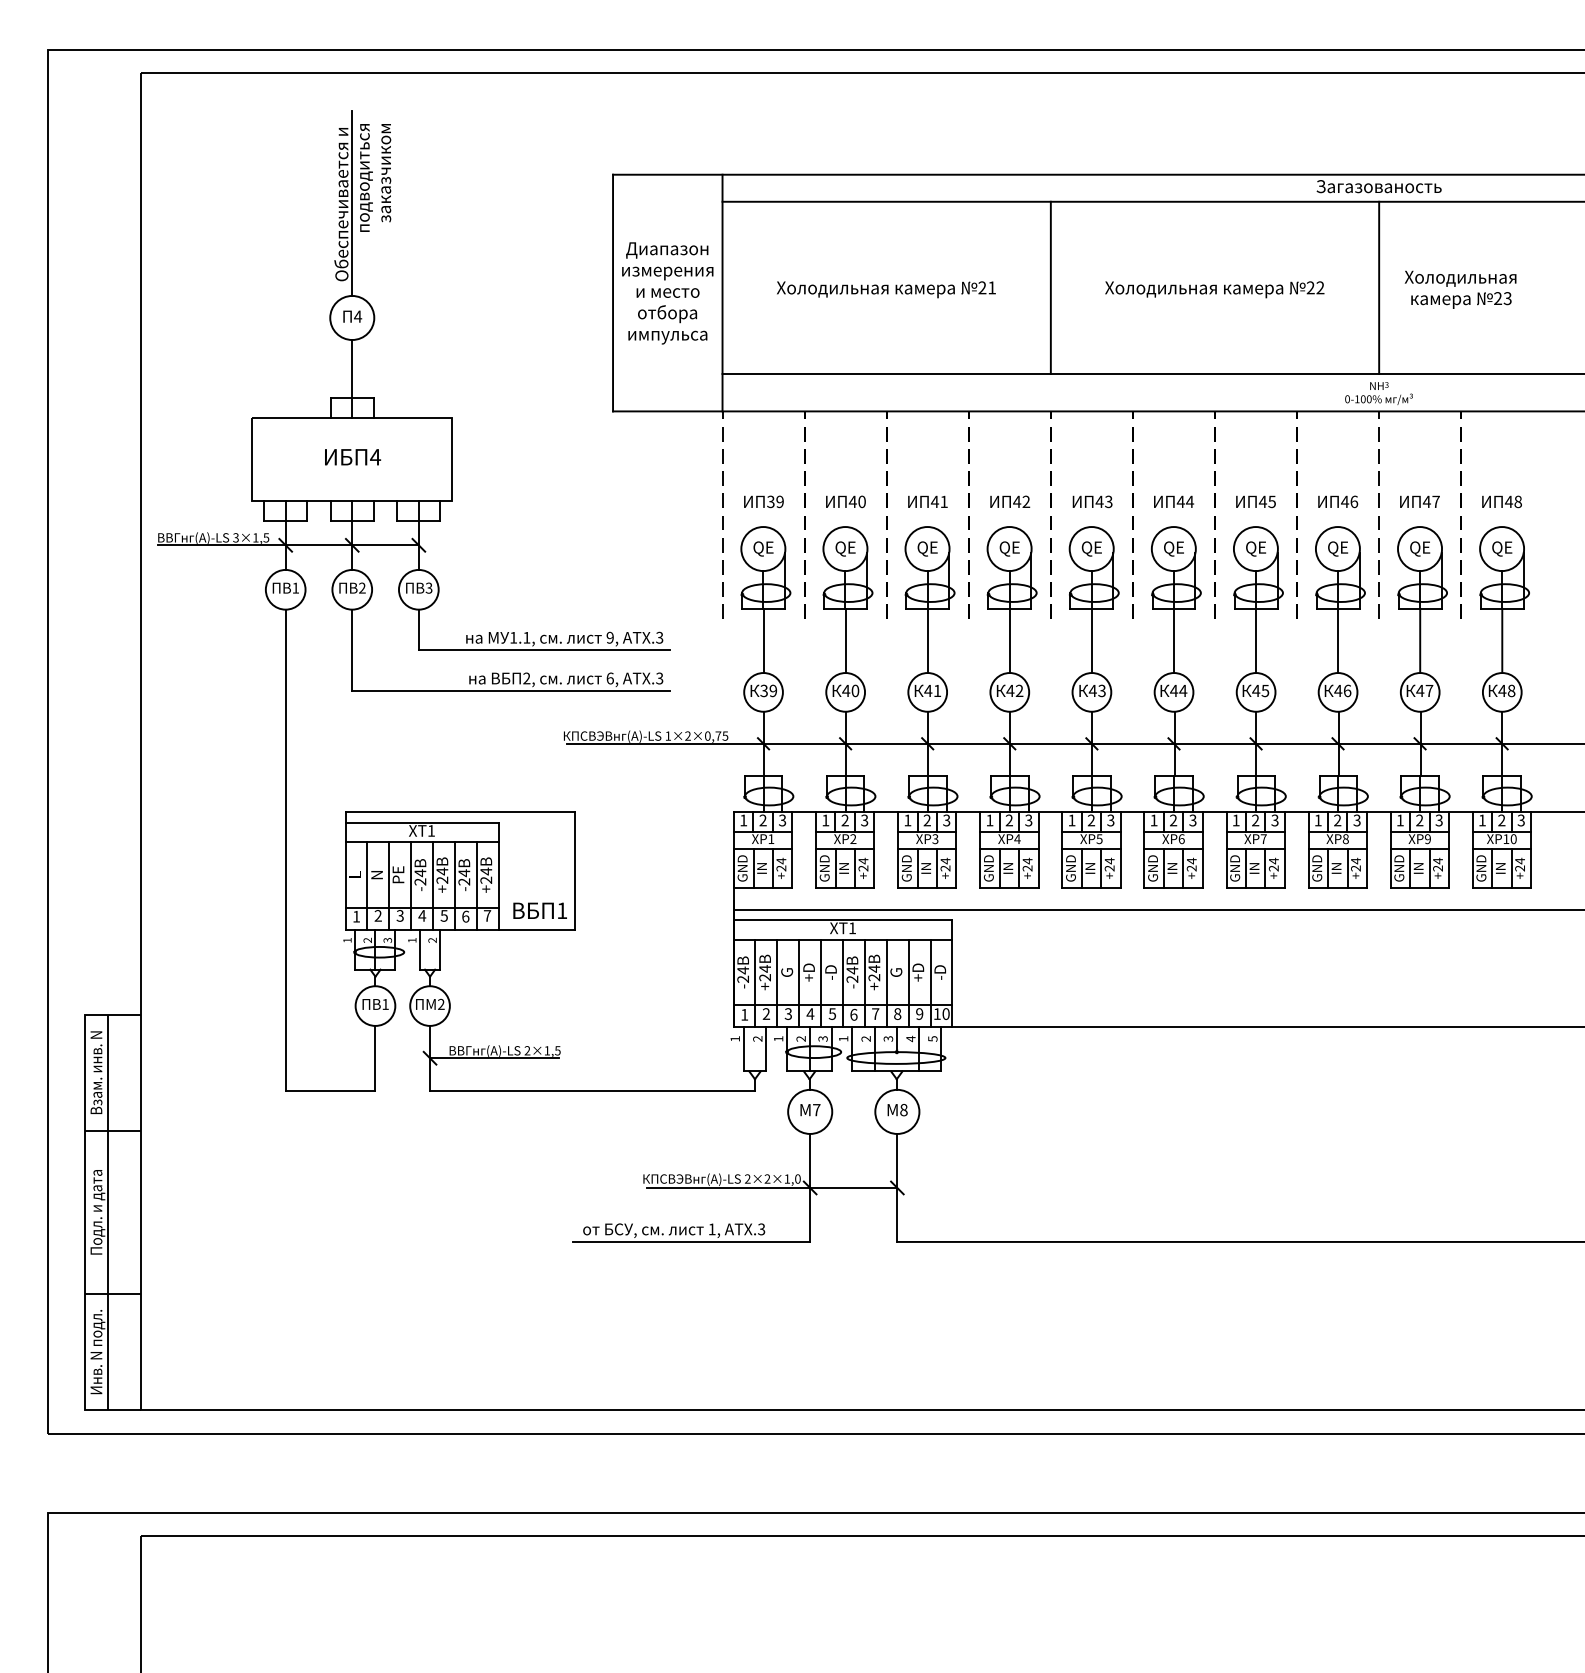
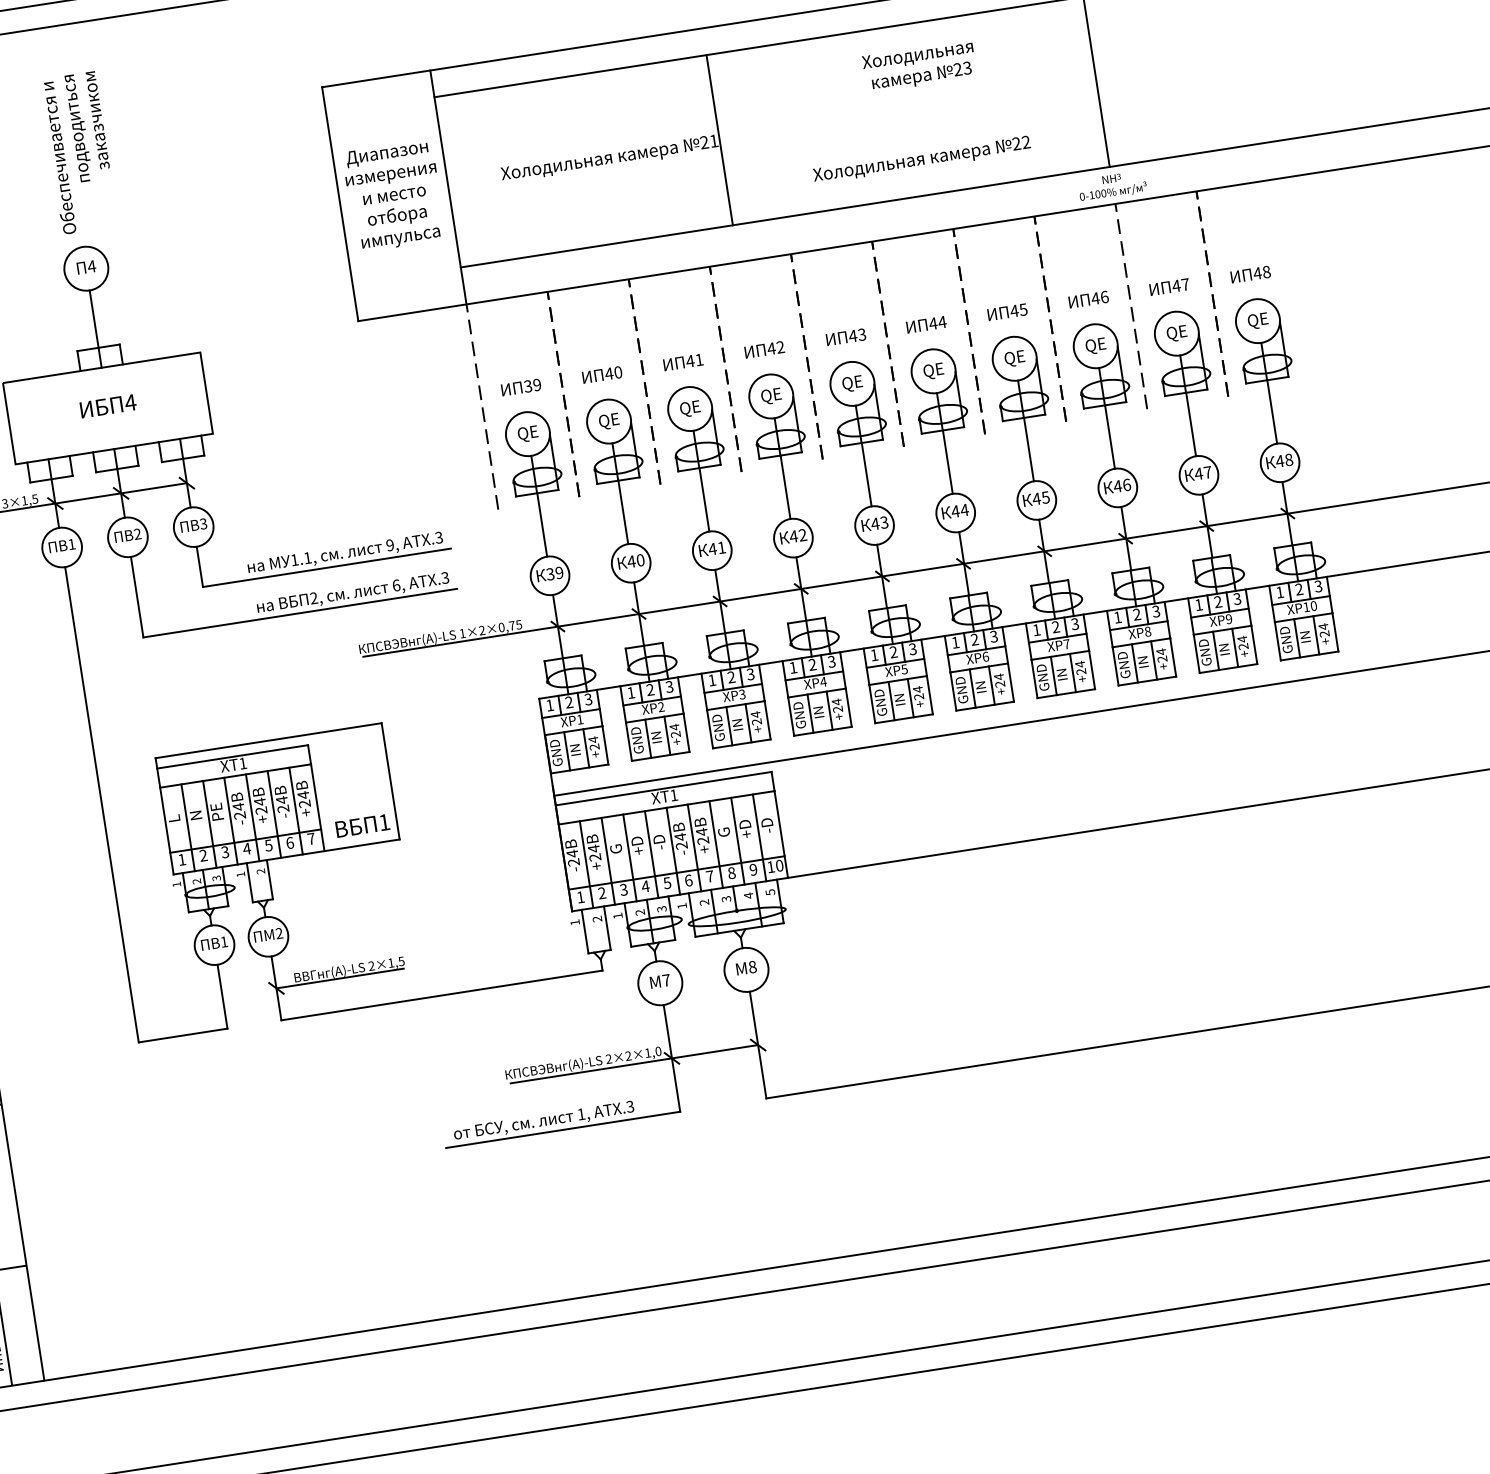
line: (352, 203) -> (69, 155), removed
line: (1050, 287) -> (719, 139), moved
text: (1214, 289) -> (921, 160), moved
text: (1460, 289) -> (919, 66), moved

